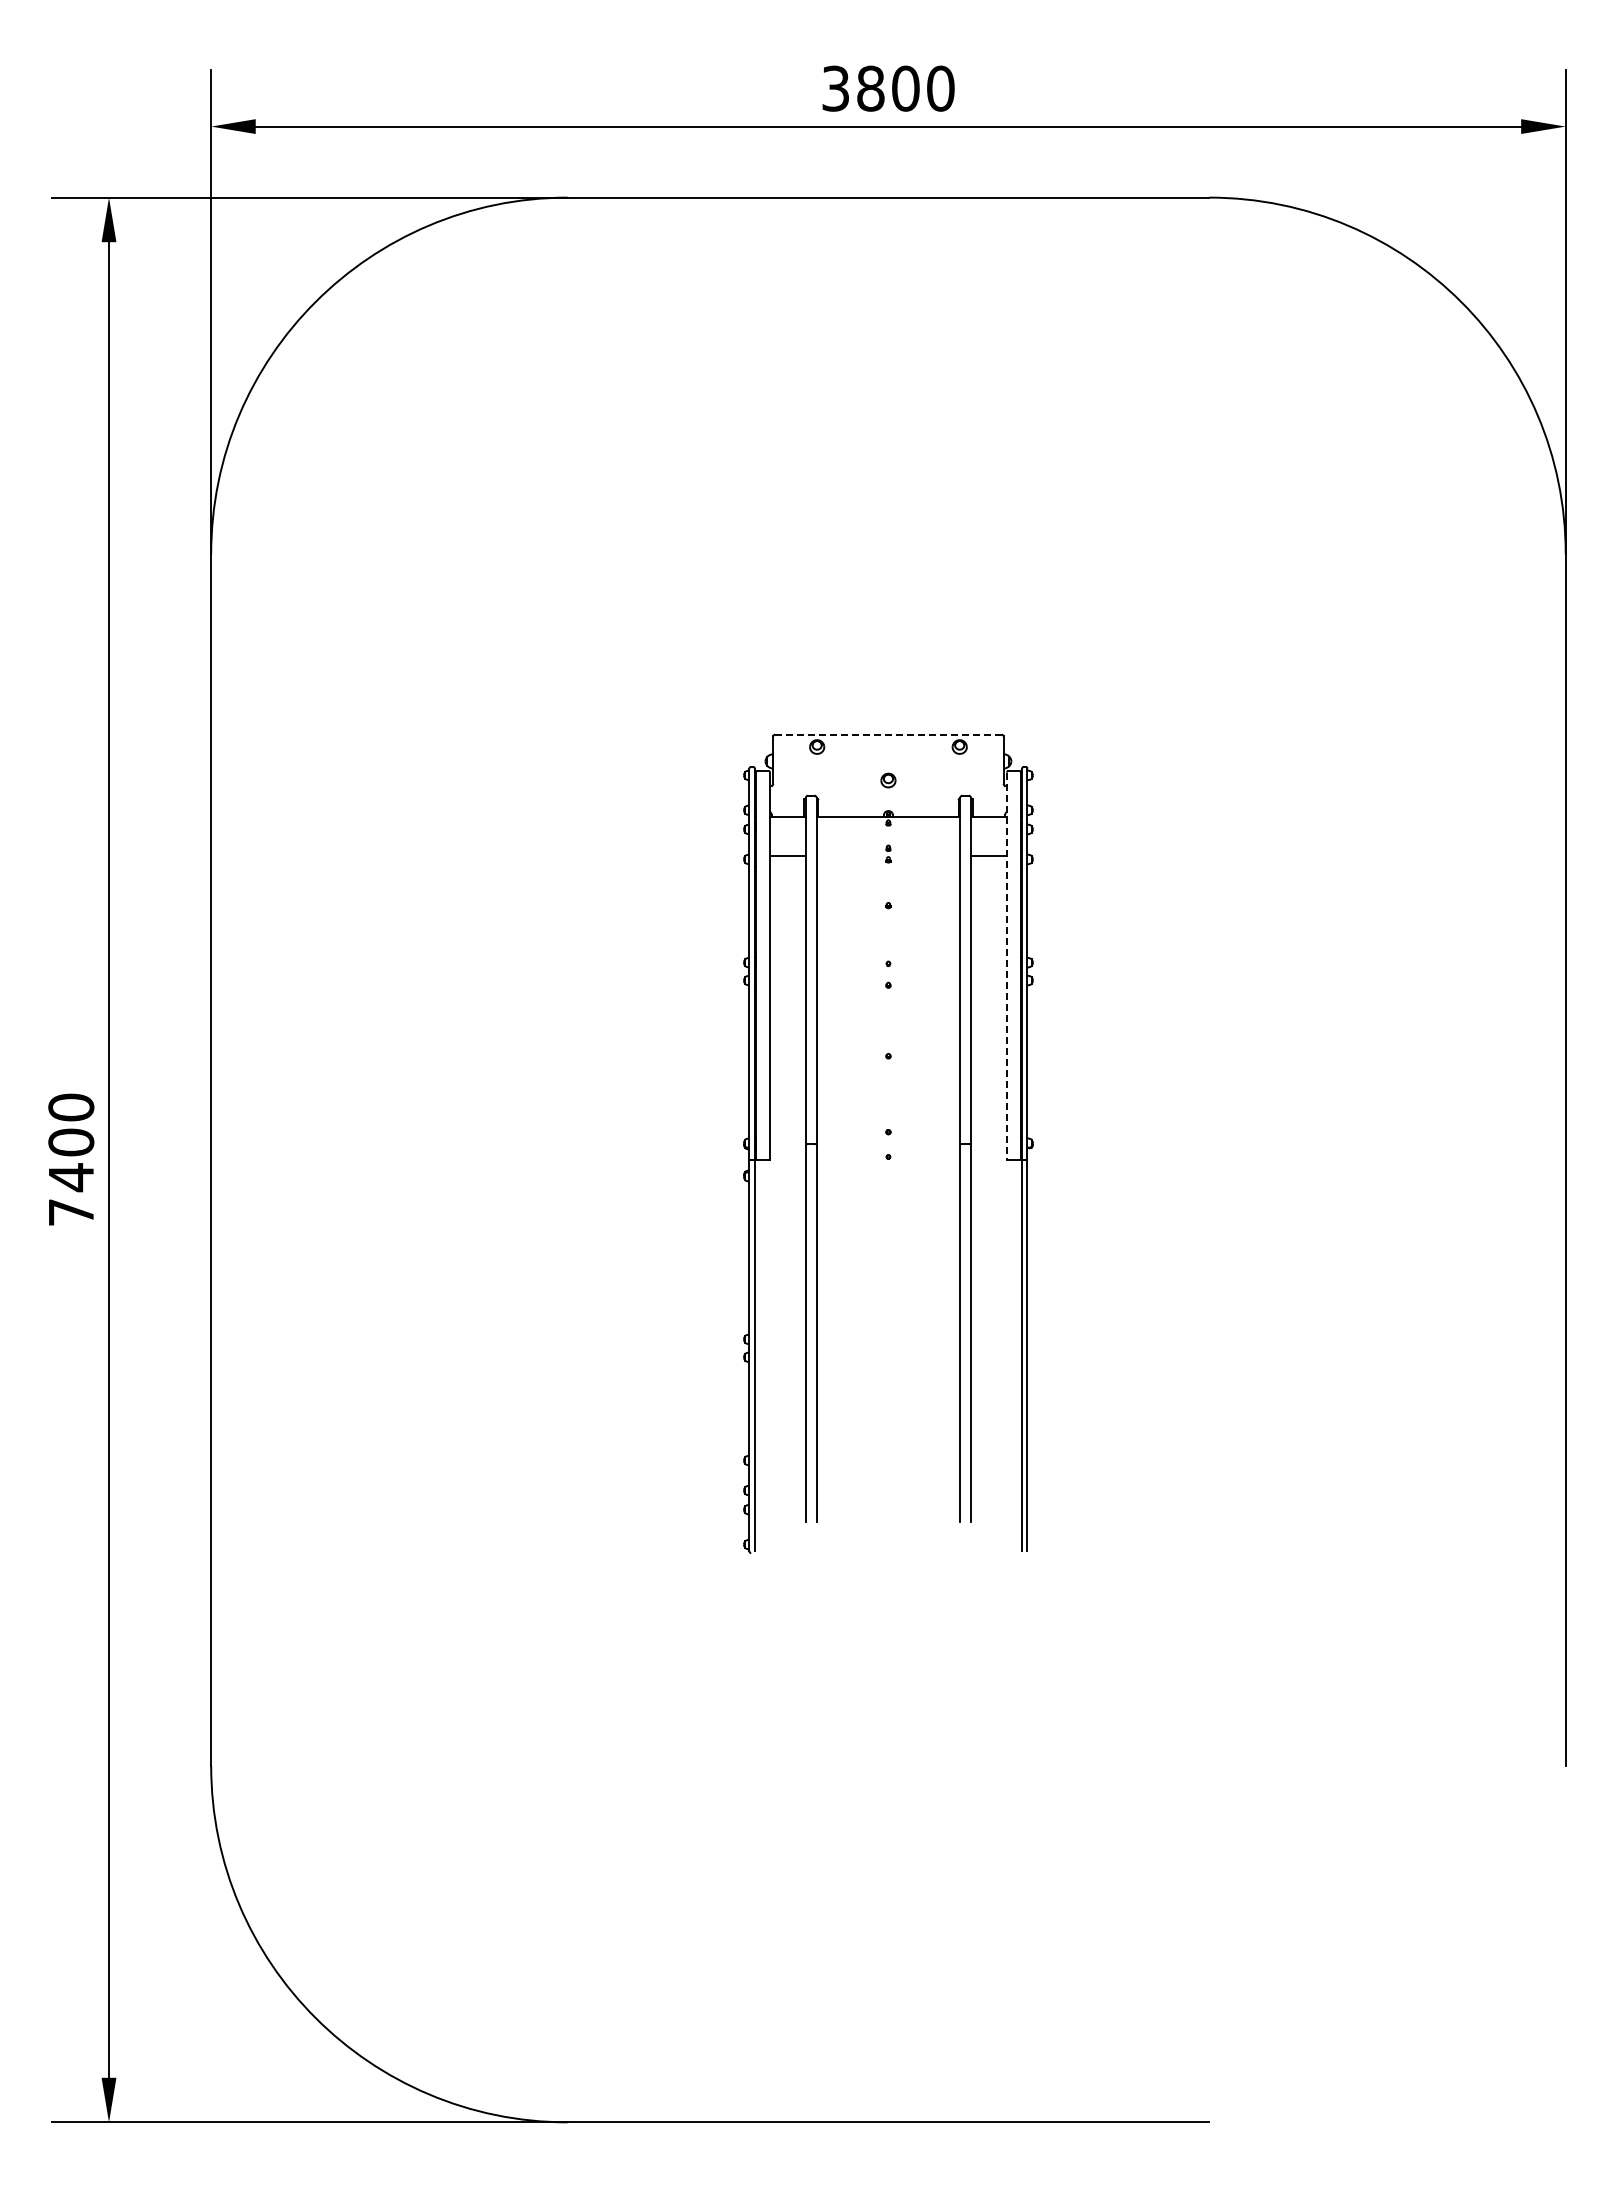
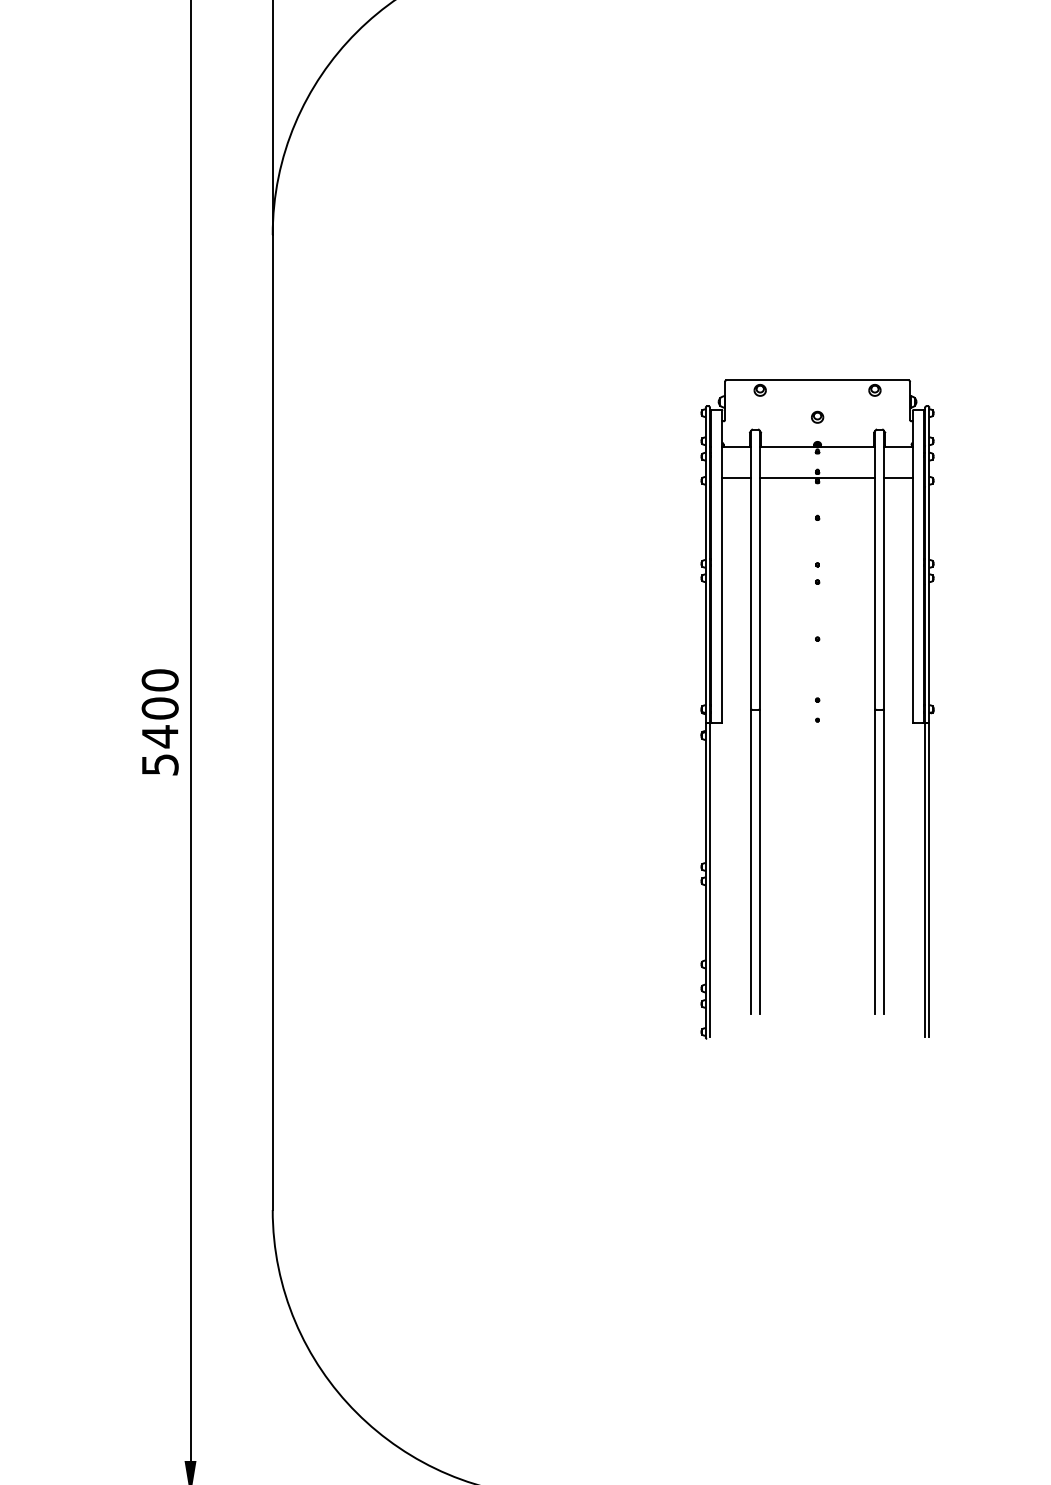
line: (887, 734) -> (816, 380), dashed -> solid
line: (888, 855) -> (817, 477), added
line: (1006, 966) -> (912, 566), dashed -> solid
text: (71, 1212) -> (160, 764), 7400 -> 5400

